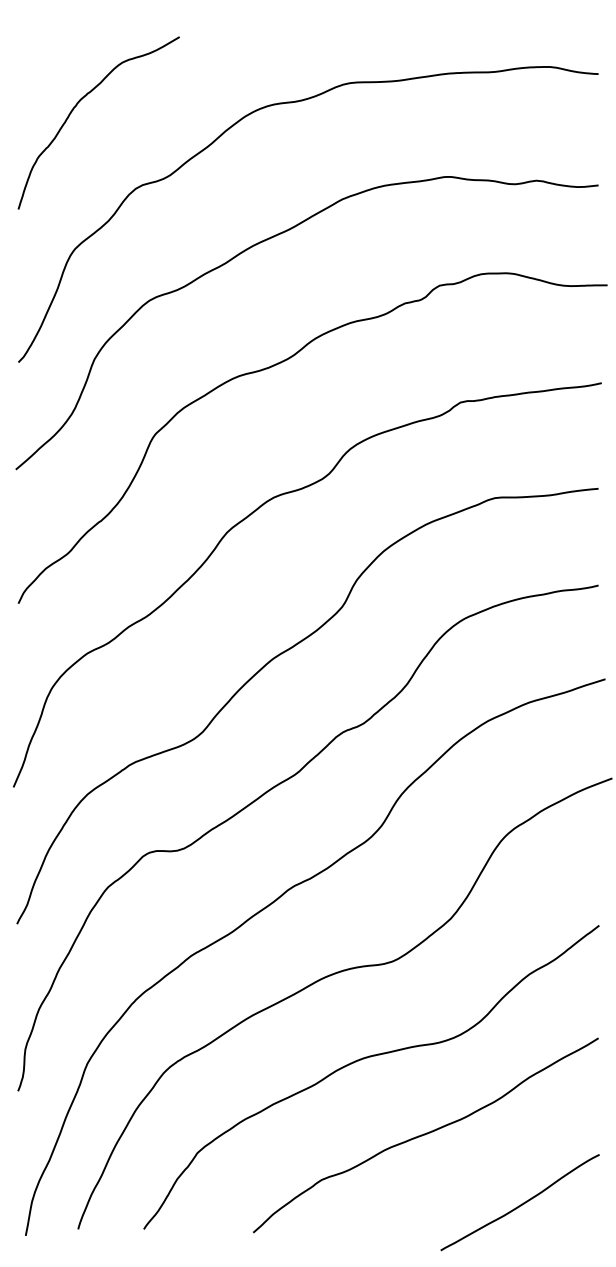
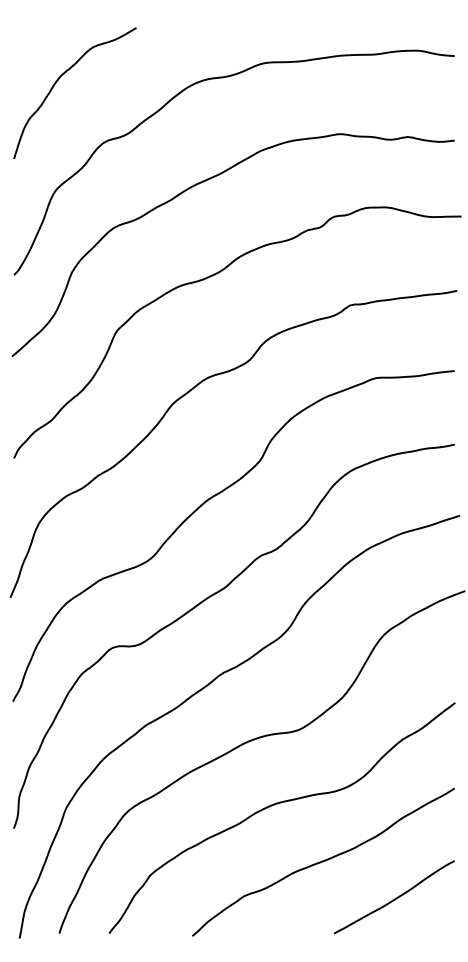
curve: (521, 1203) -> (395, 898), moved

